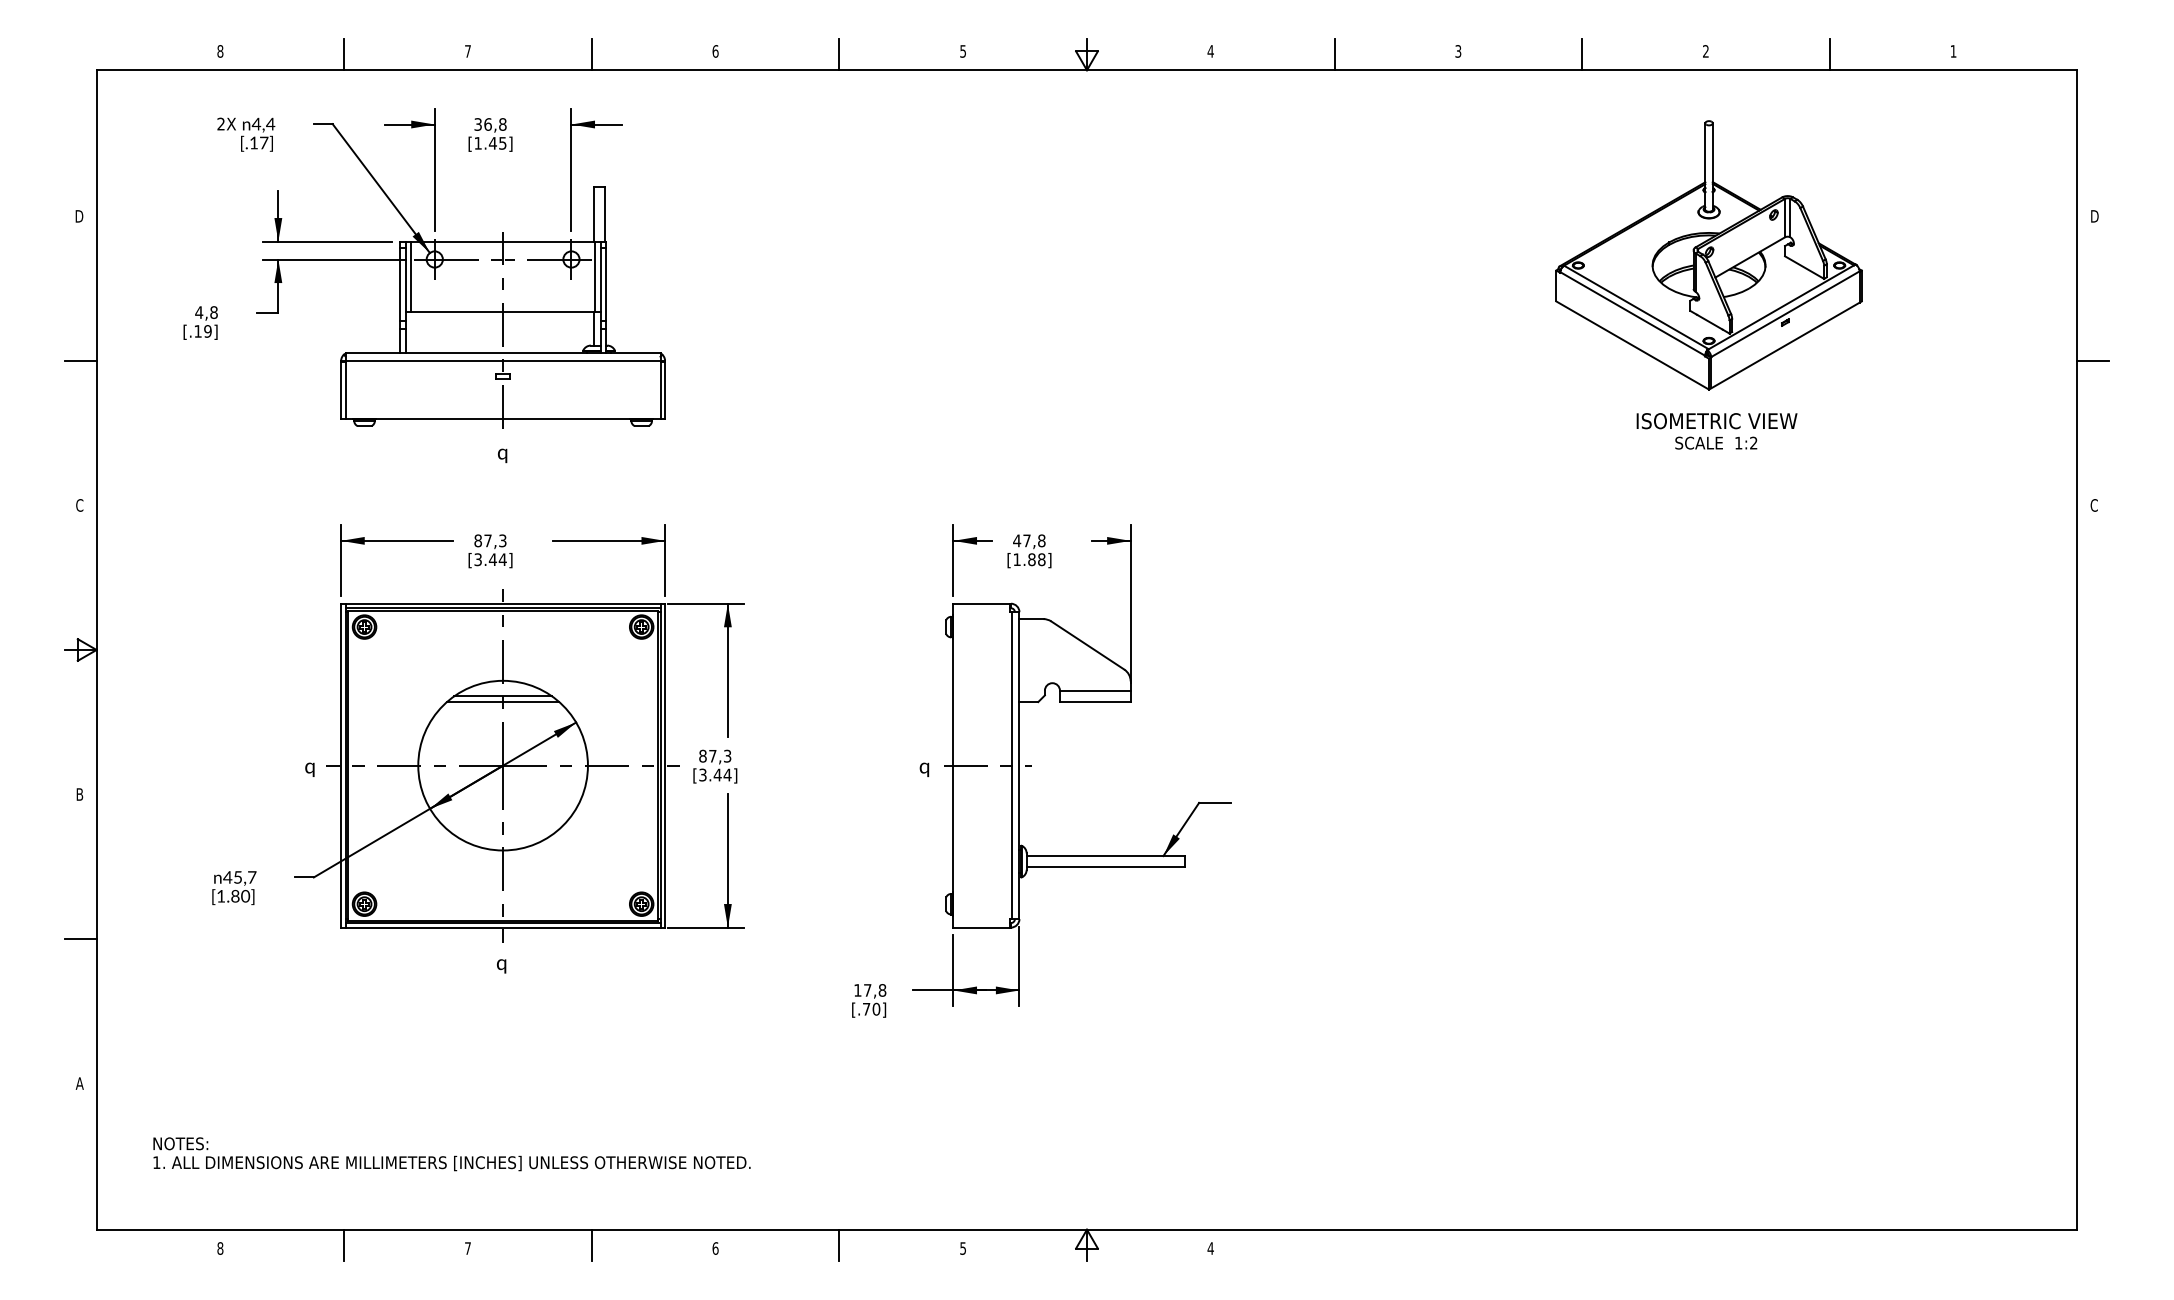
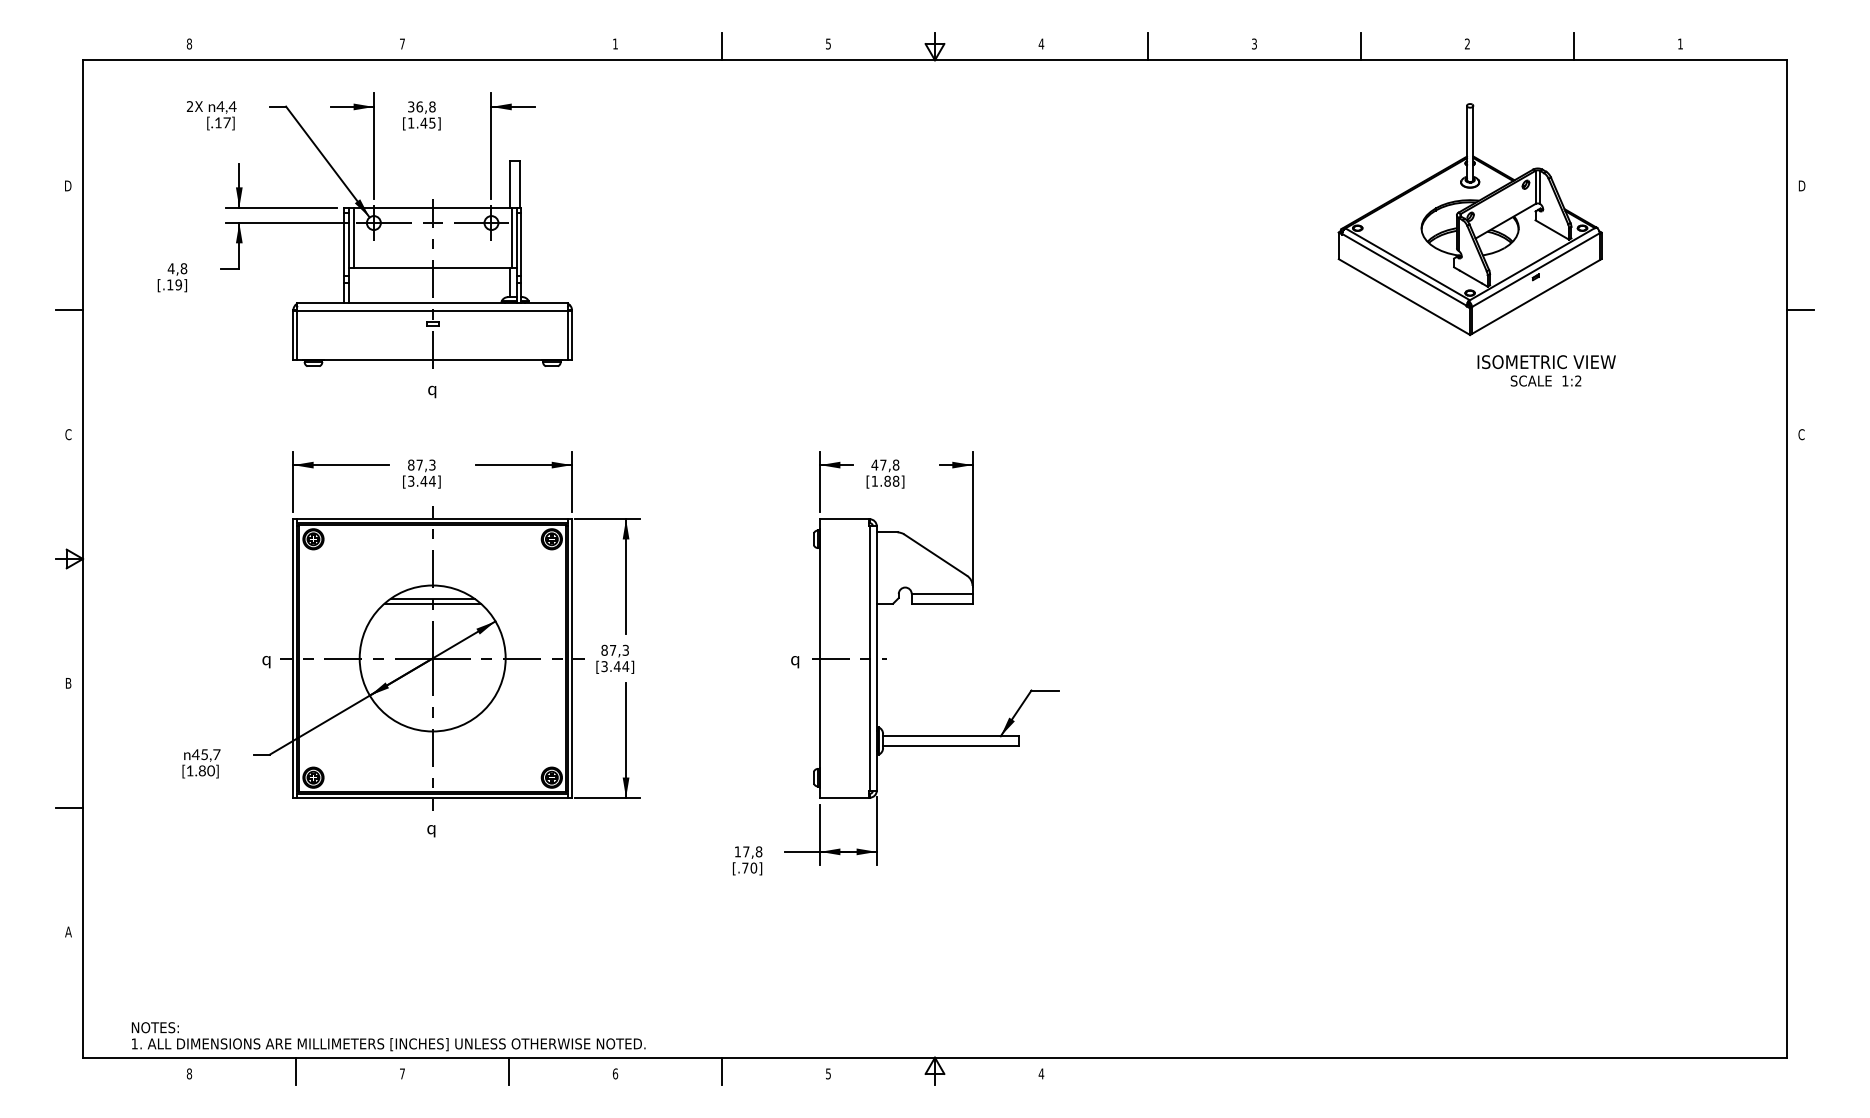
text: (715, 51) -> (615, 44), 6 -> 1
line: (344, 54) -> (296, 46), removed
line: (591, 54) -> (508, 46), removed
text: (1716, 431) -> (1546, 371), moved
text: (451, 1154) -> (388, 1036), moved

